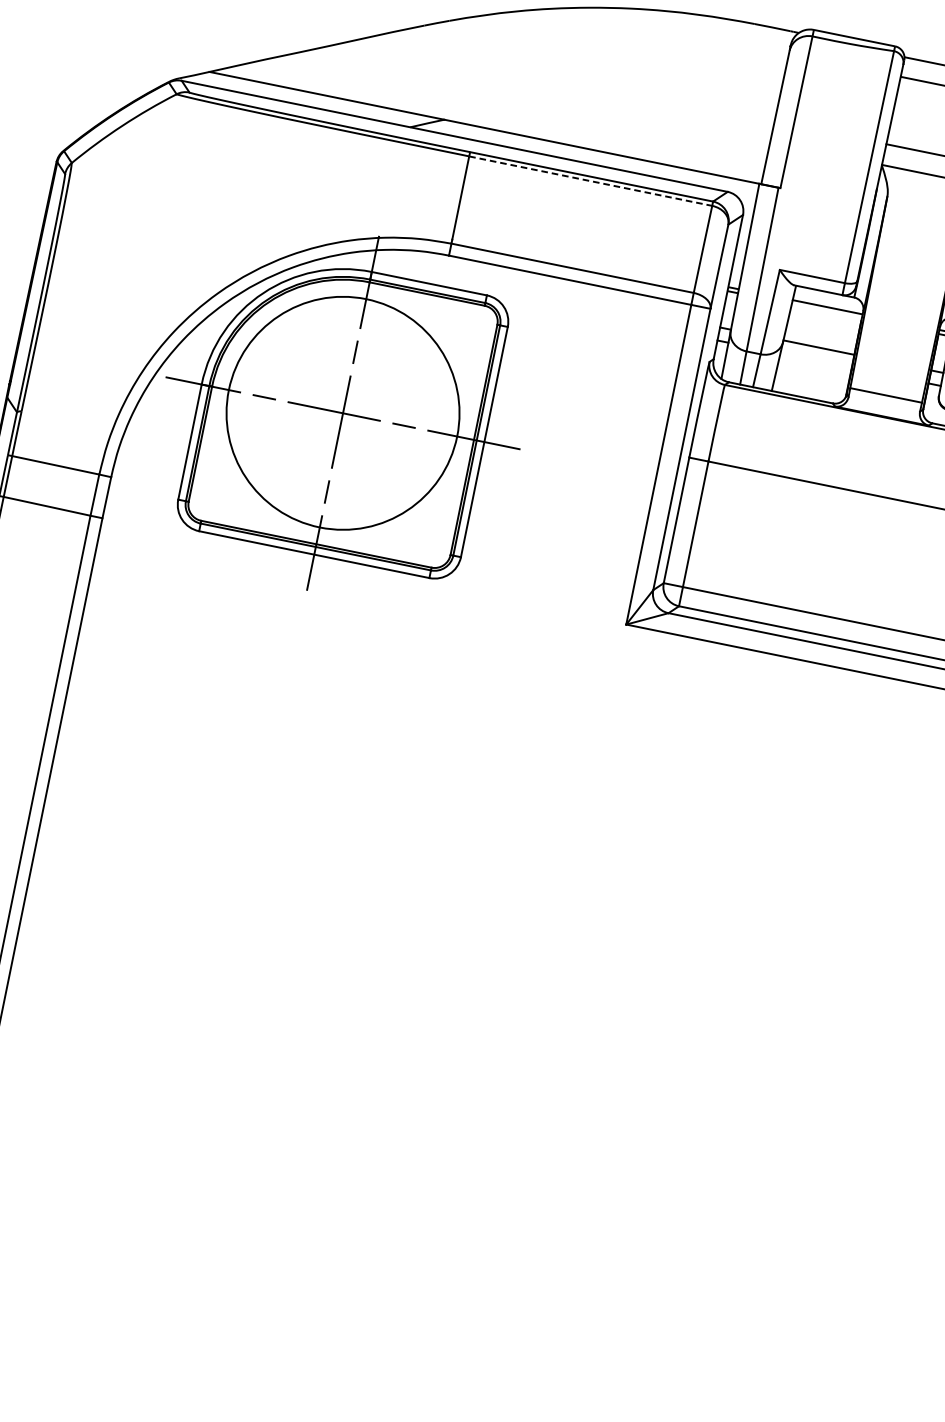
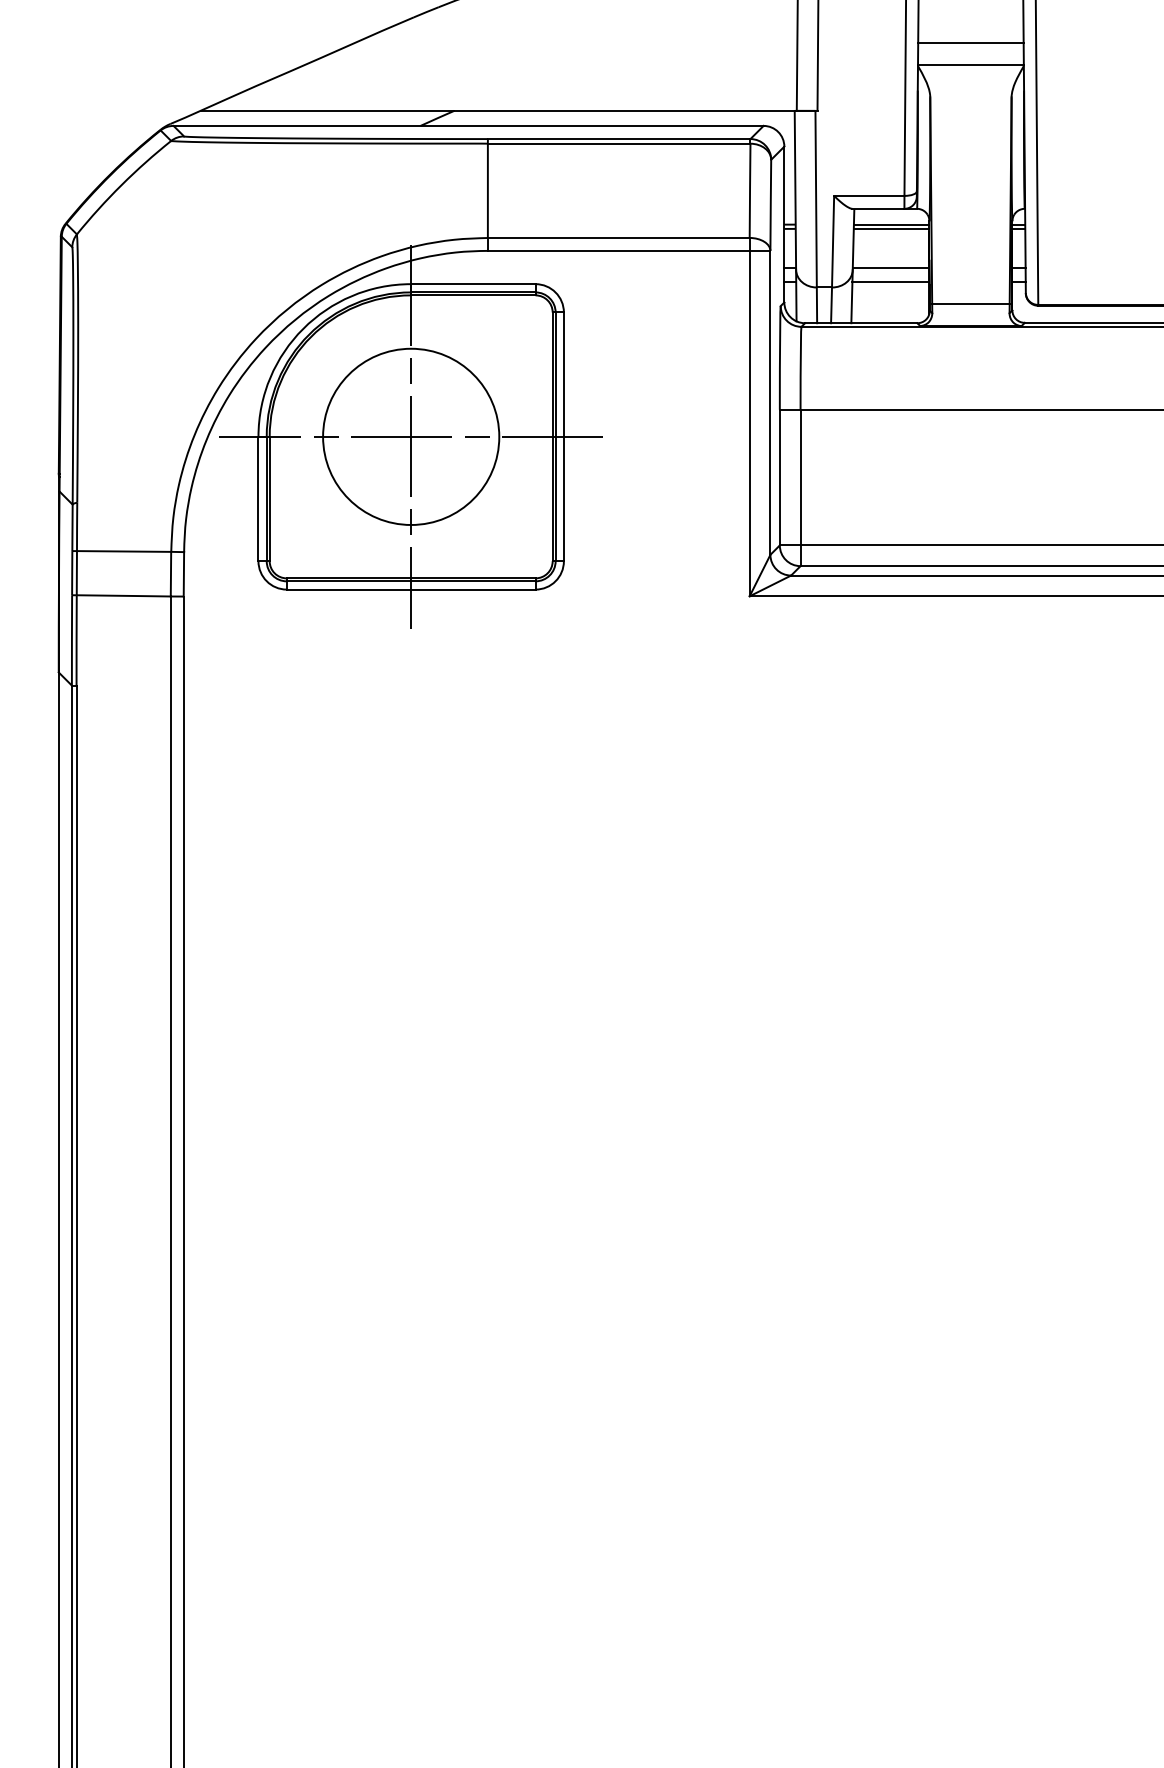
line: (591, 181) -> (619, 143), dashed -> solid
line: (826, 310) -> (891, 228), added
line: (815, 360) -> (890, 282), added
circle: (343, 413) -> (411, 436), size x0.71

